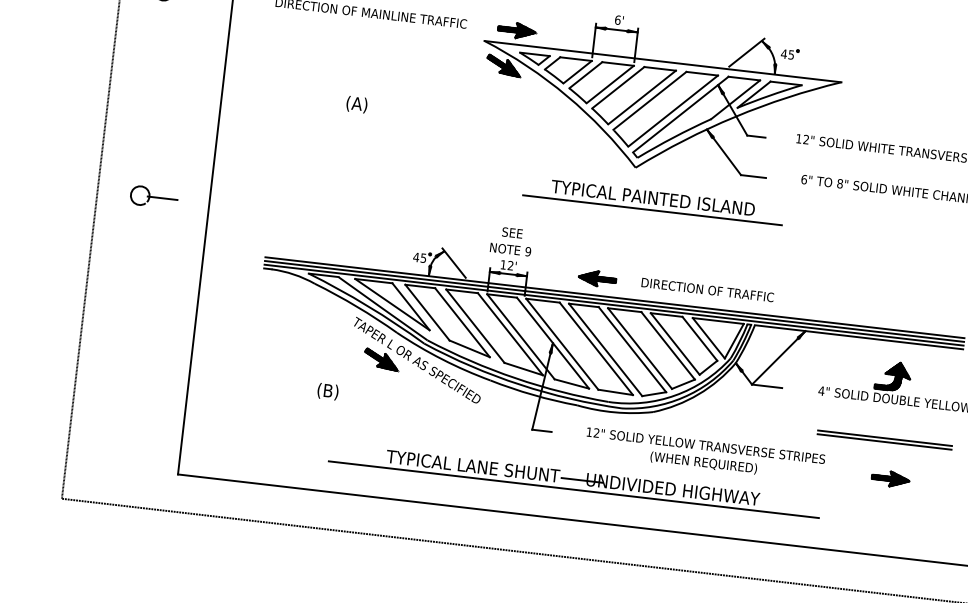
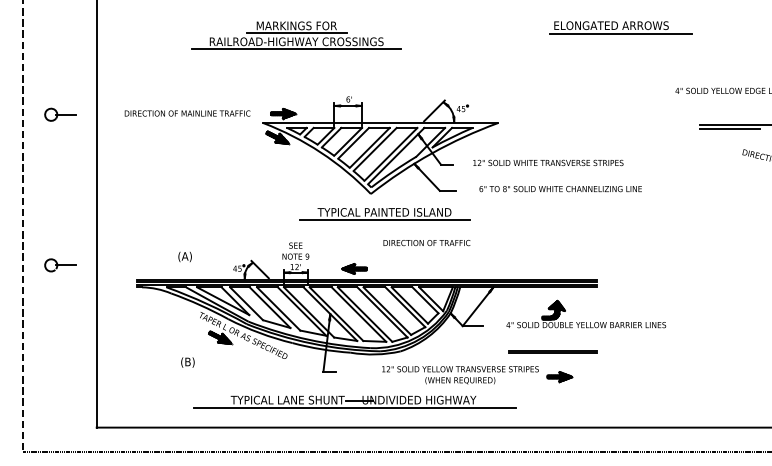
text: (356, 103) -> (184, 256), moved
part: (154, 197) -> (60, 265), moved
text: (707, 290) -> (426, 243), moved
text: (704, 455) -> (460, 375), moved

